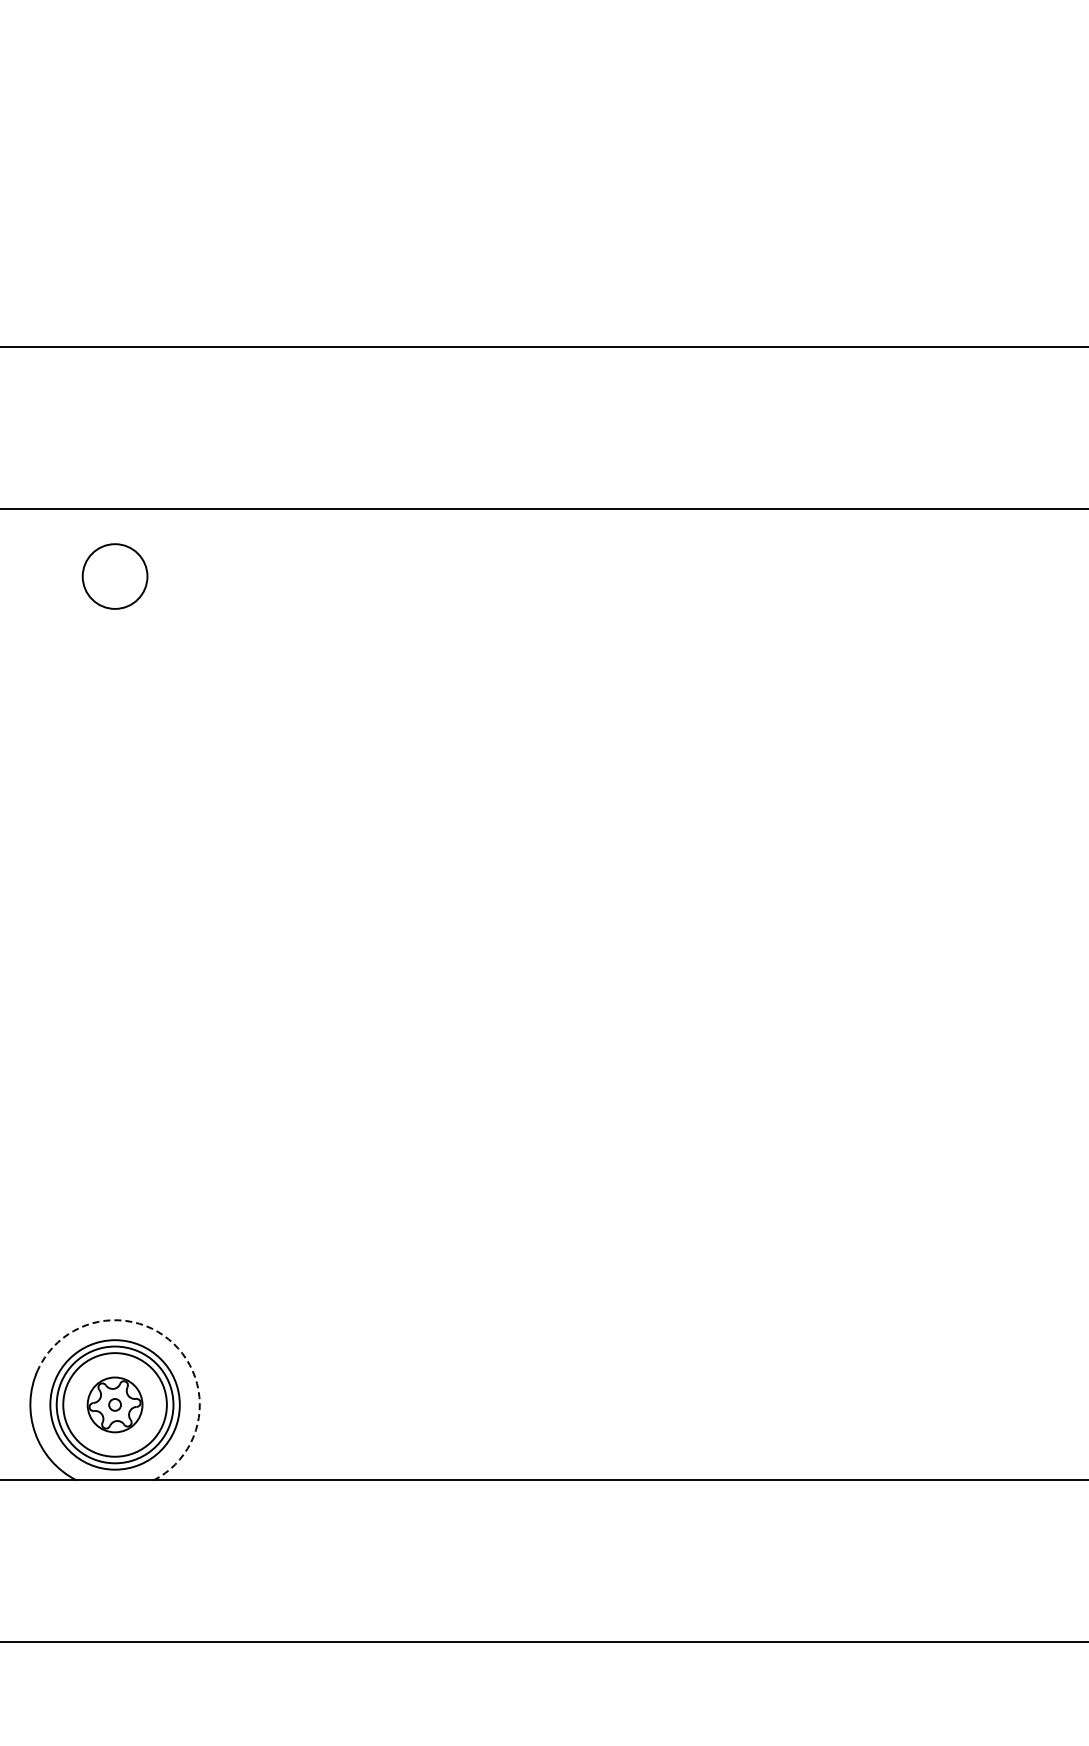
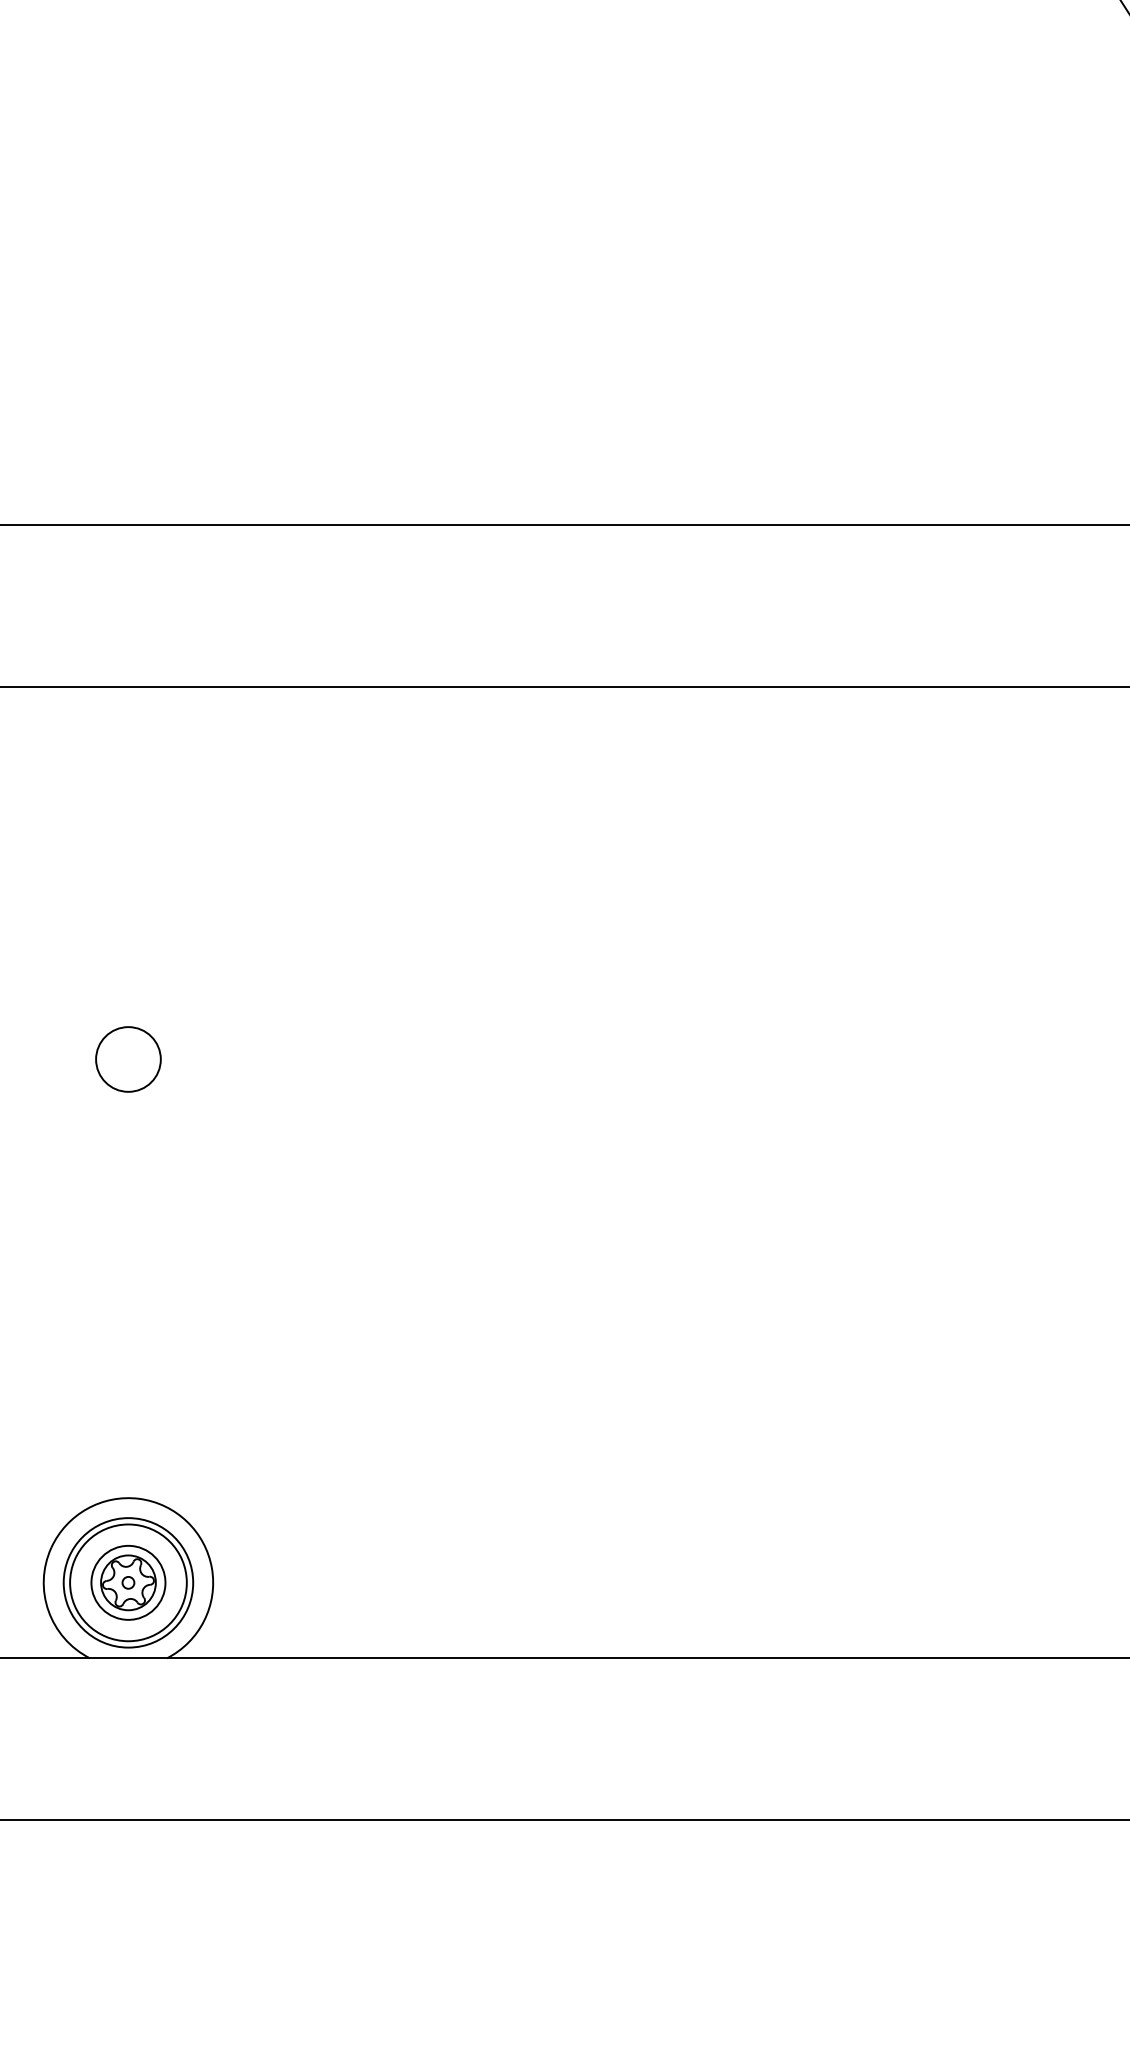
circle: (115, 576) -> (128, 1059), moved
arc: (174, 1343) -> (187, 1521), dashed -> solid
circle: (115, 1404) -> (128, 1582), size x0.71

